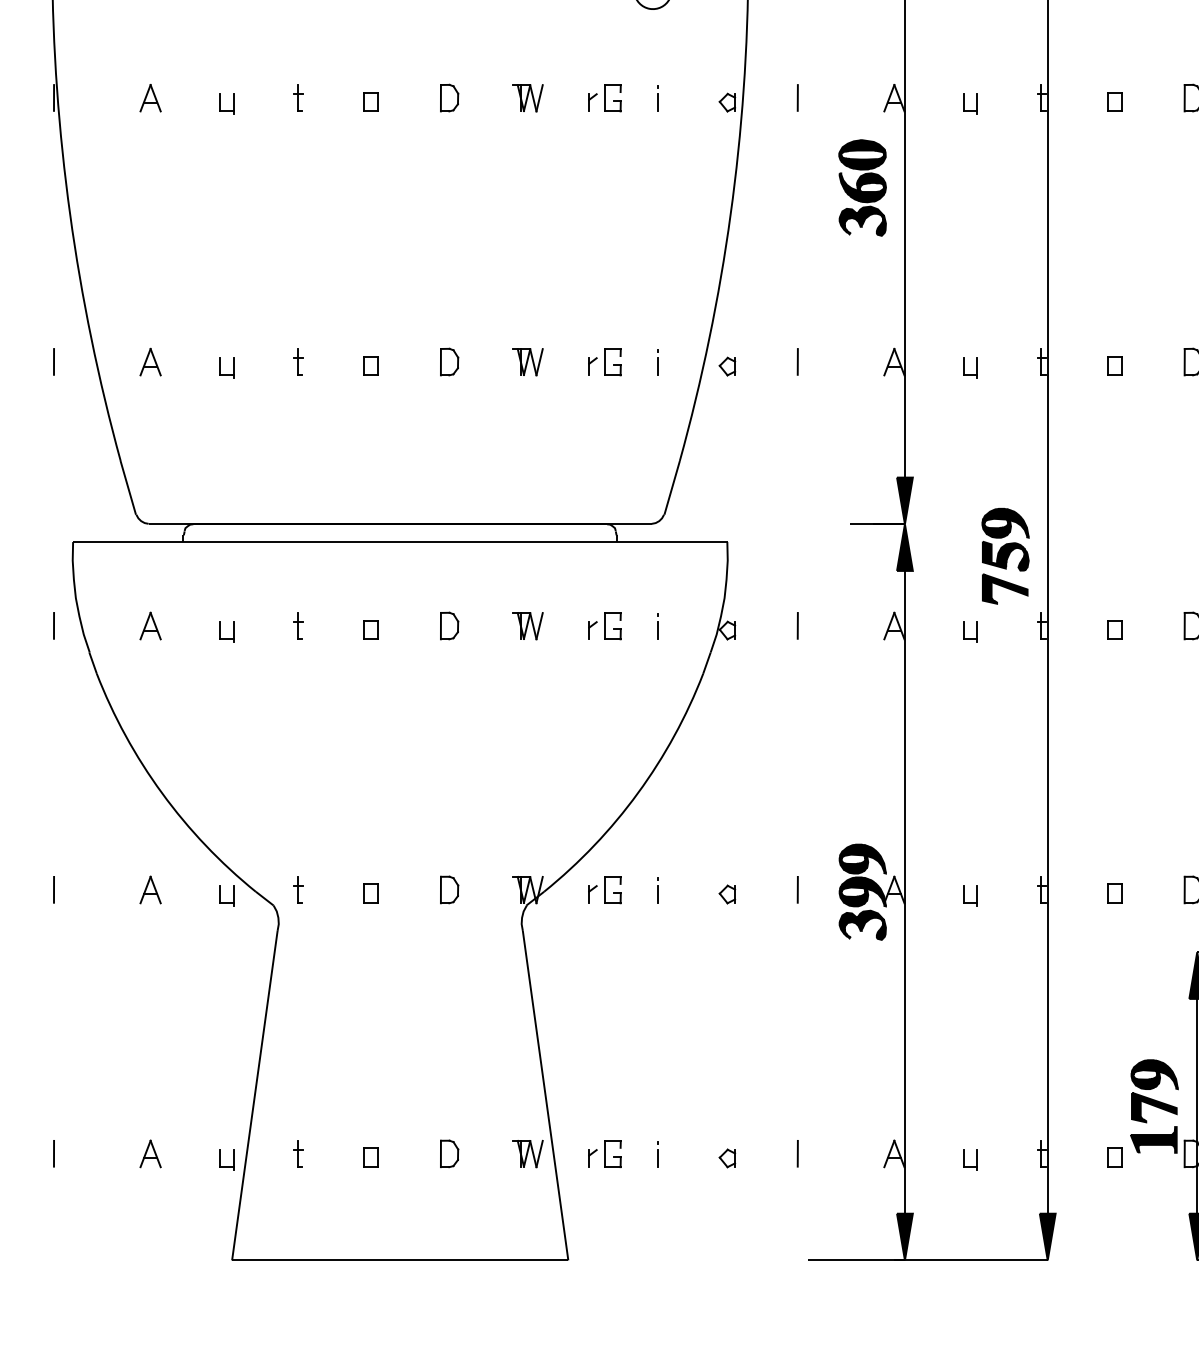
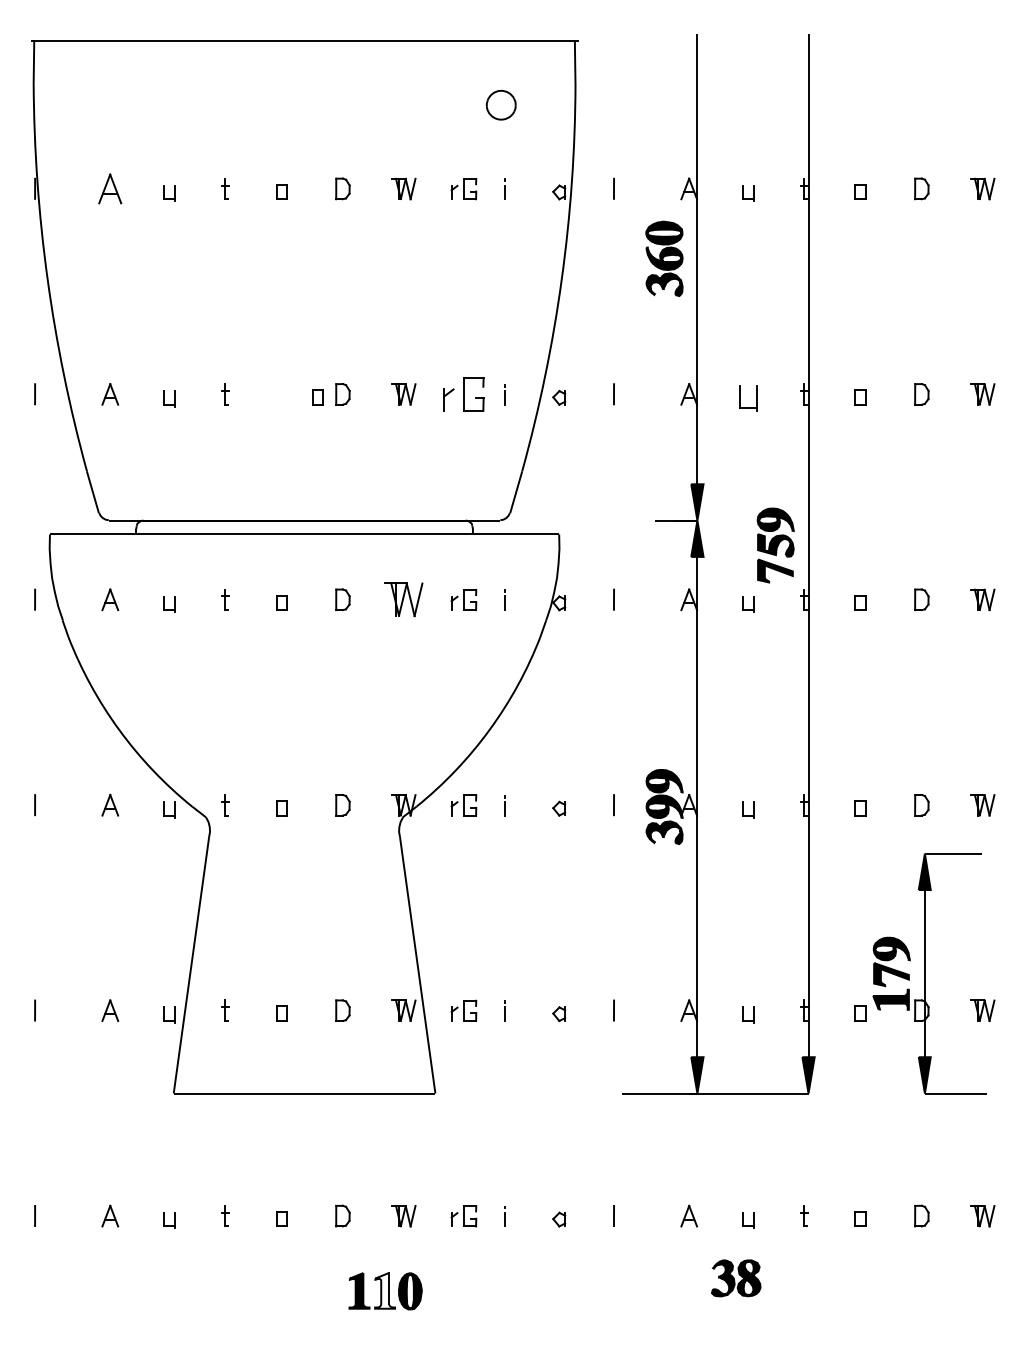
part: (150, 97) -> (110, 188), size x1.4
part: (604, 362) -> (463, 394), size x1.6
part: (370, 366) -> (317, 397), moved
part: (970, 367) -> (748, 398), size x1.6
part: (527, 625) -> (403, 599), size x1.6

